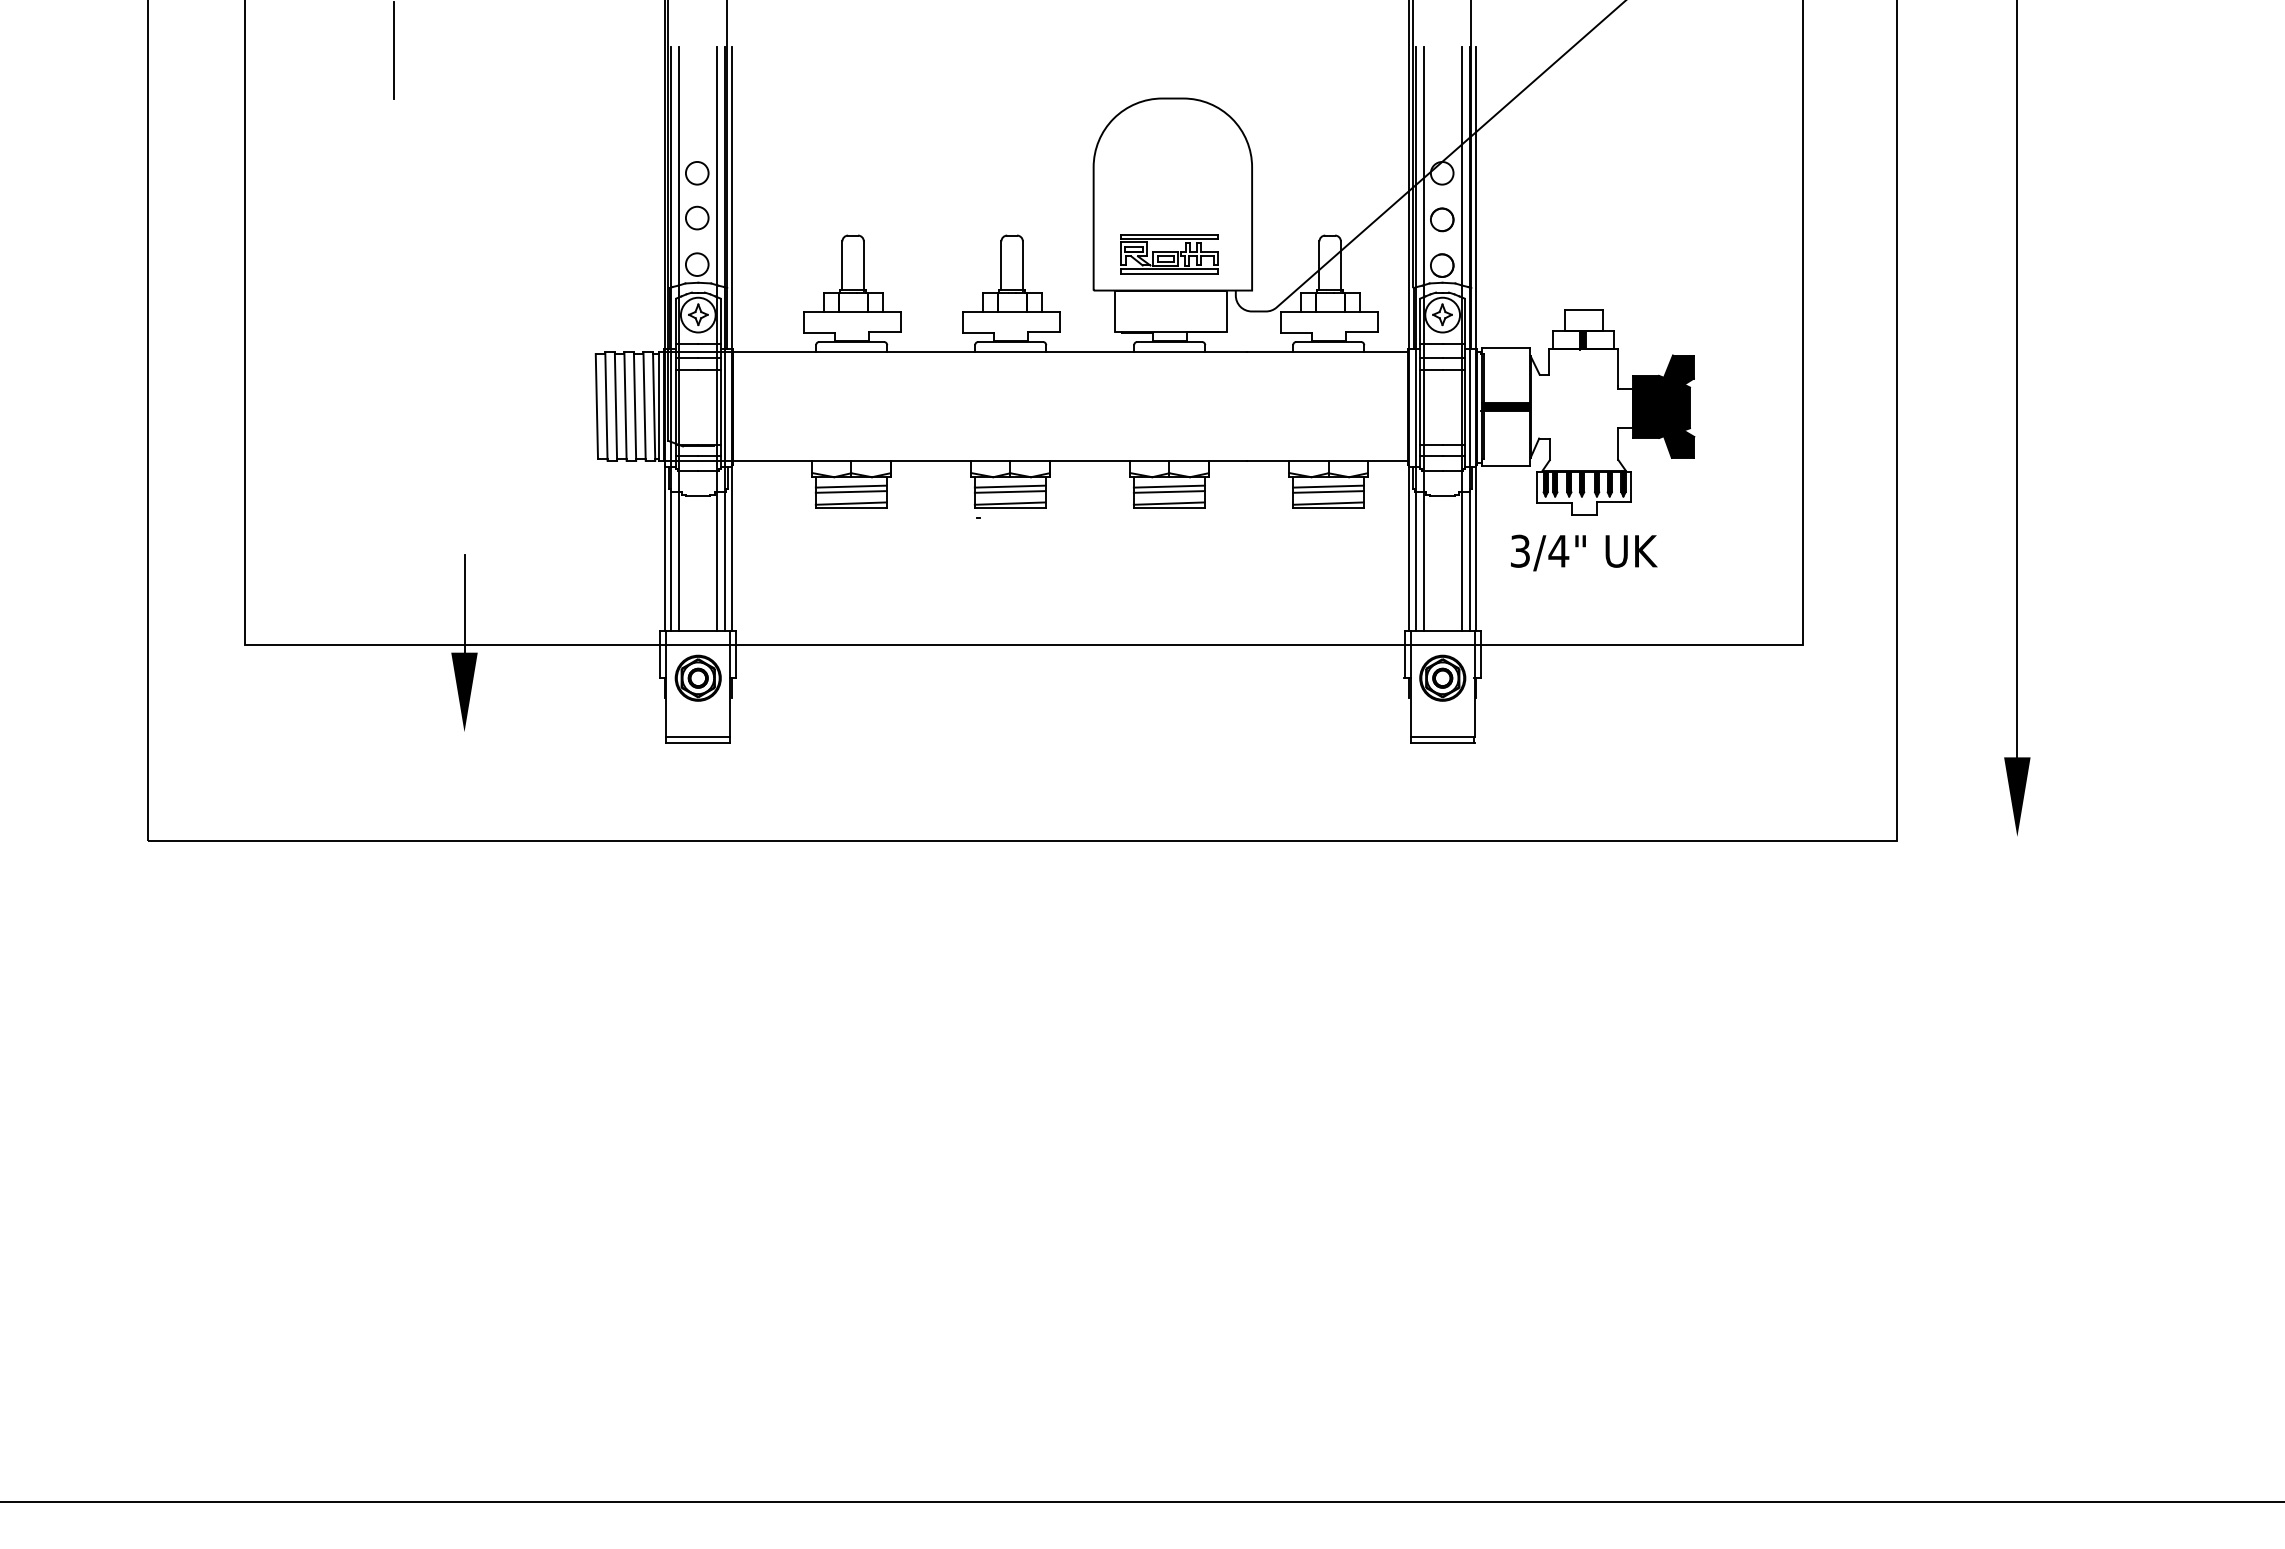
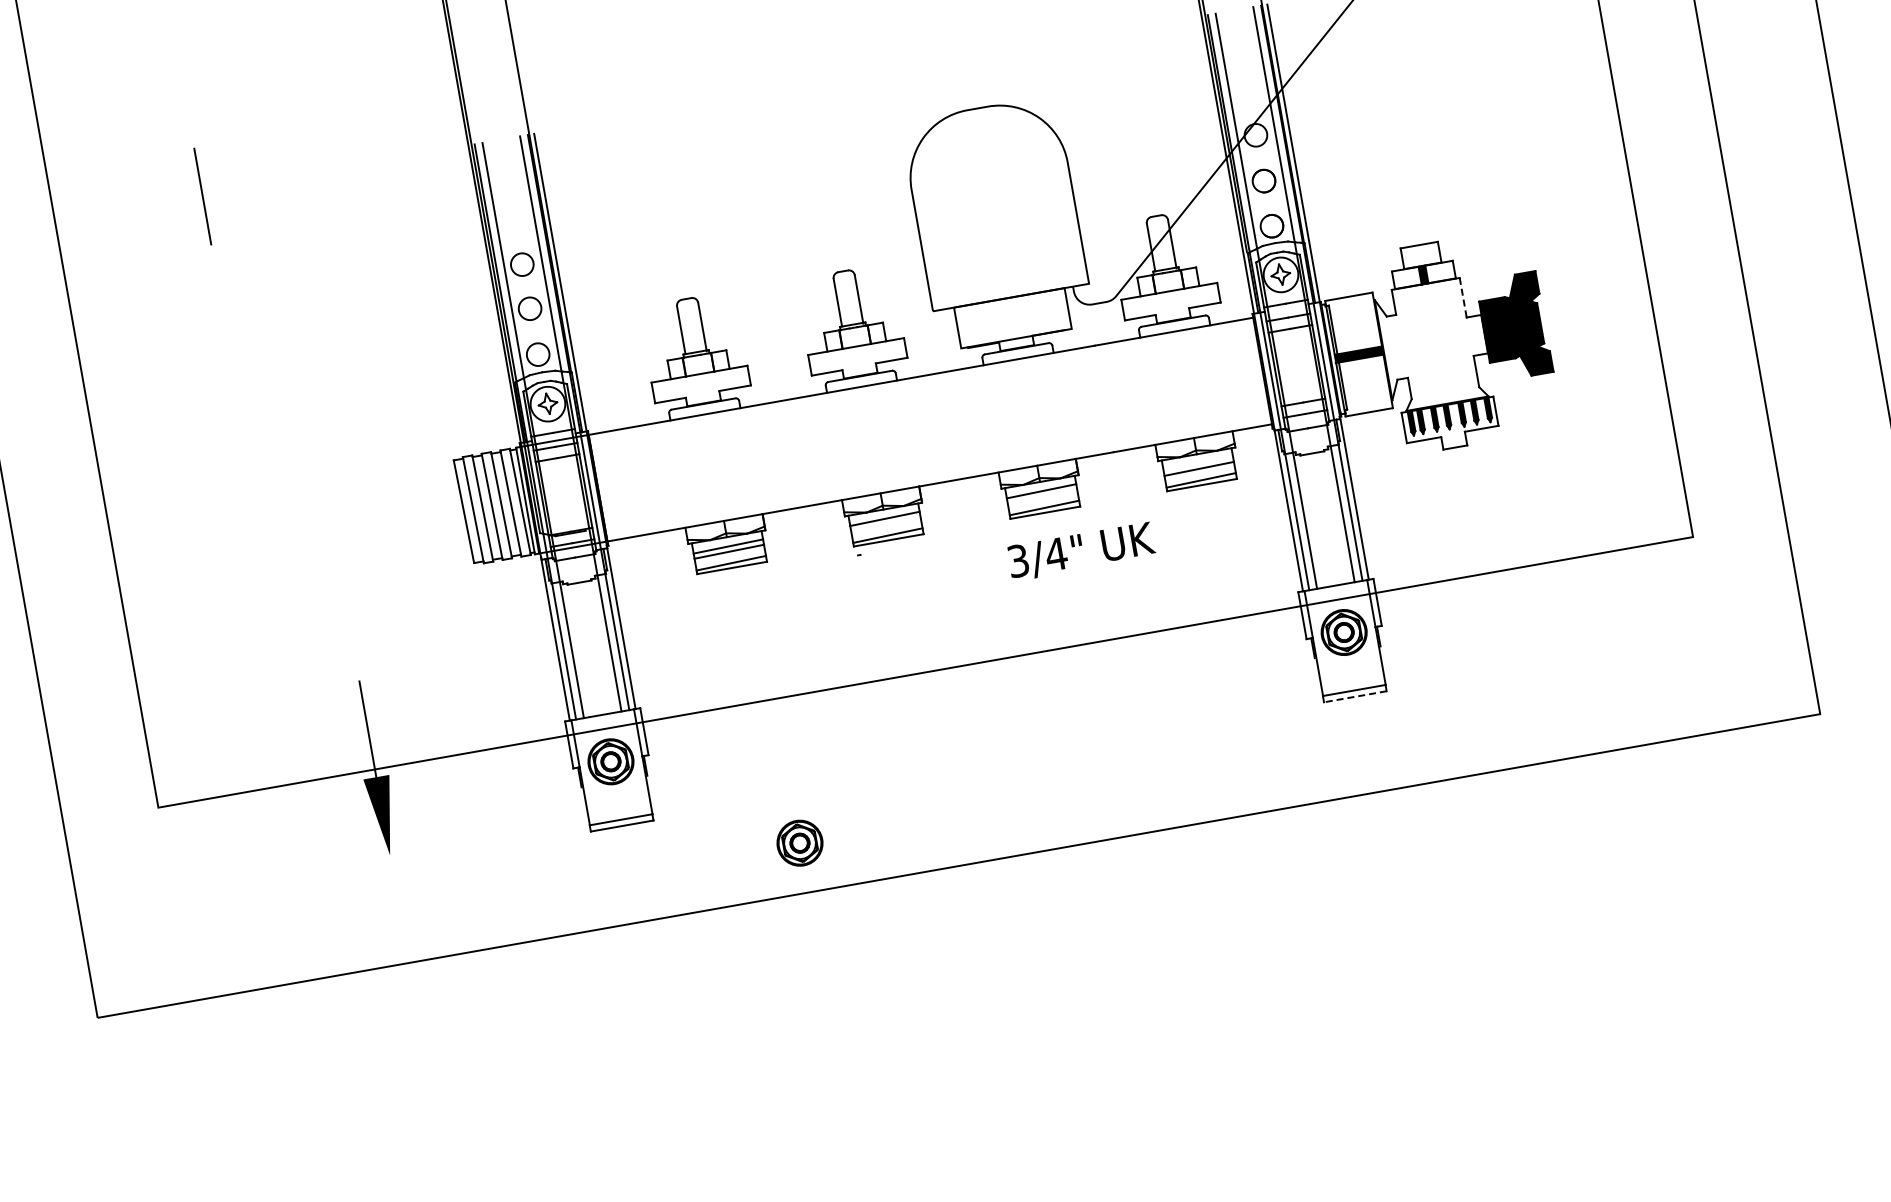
part: (1169, 254) -> (1001, 262), removed
line: (1618, 367) -> (1463, 295), solid -> dashed
line: (1328, 486) -> (1198, 463), removed
line: (1009, 491) -> (885, 523), removed
line: (1168, 491) -> (1041, 496), removed
text: (1584, 552) -> (1081, 551), moved
line: (1442, 743) -> (1355, 696), solid -> dashed
part: (869, 790) -> (799, 842), added

